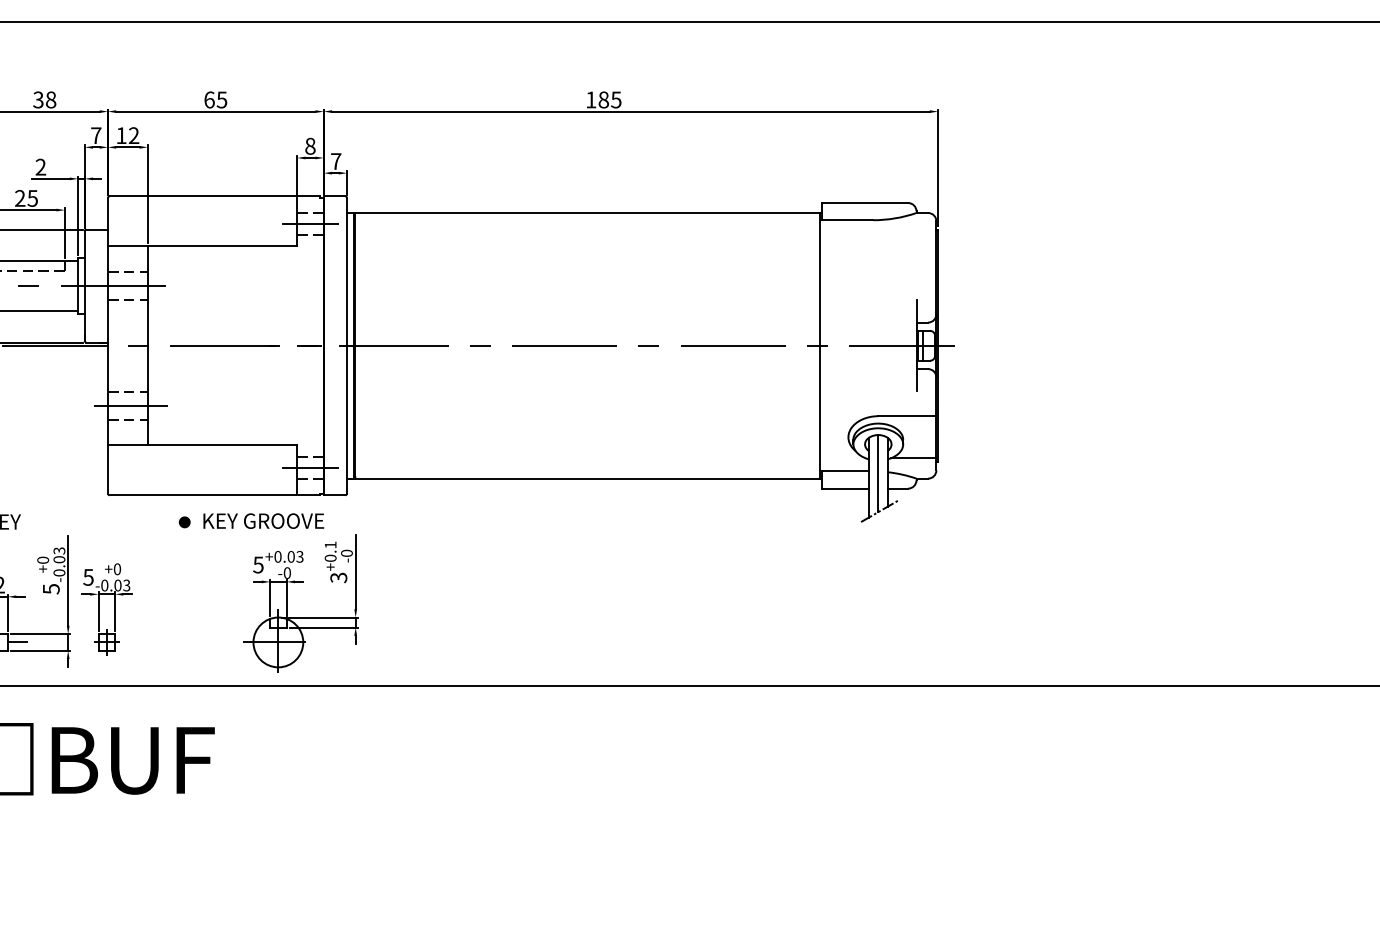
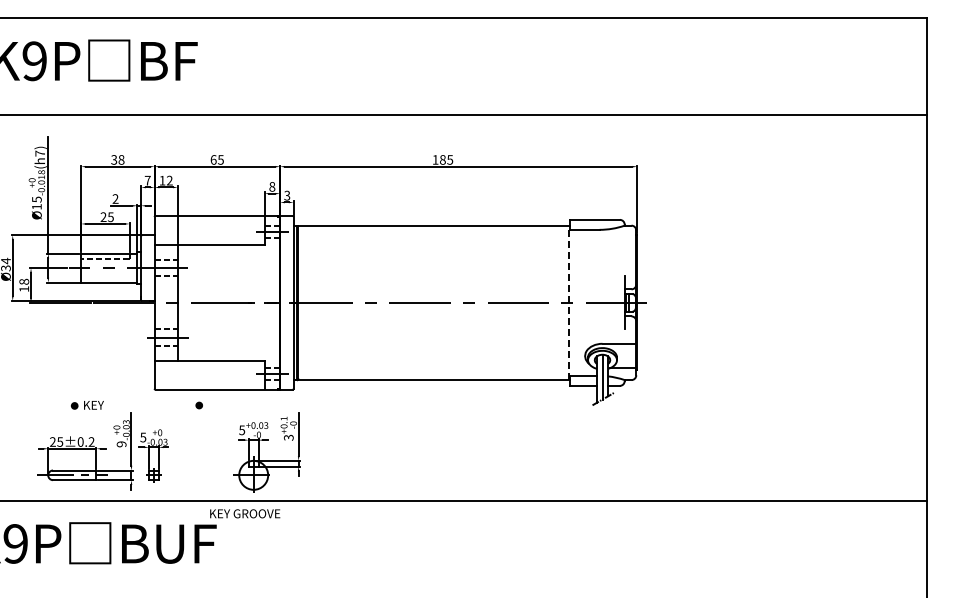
text: (336, 161) -> (287, 195), 7 -> 3
line: (819, 345) -> (568, 302), solid -> dashed
text: (264, 520) -> (245, 513), moved
text: (51, 589) -> (121, 444), 5 -> 9

